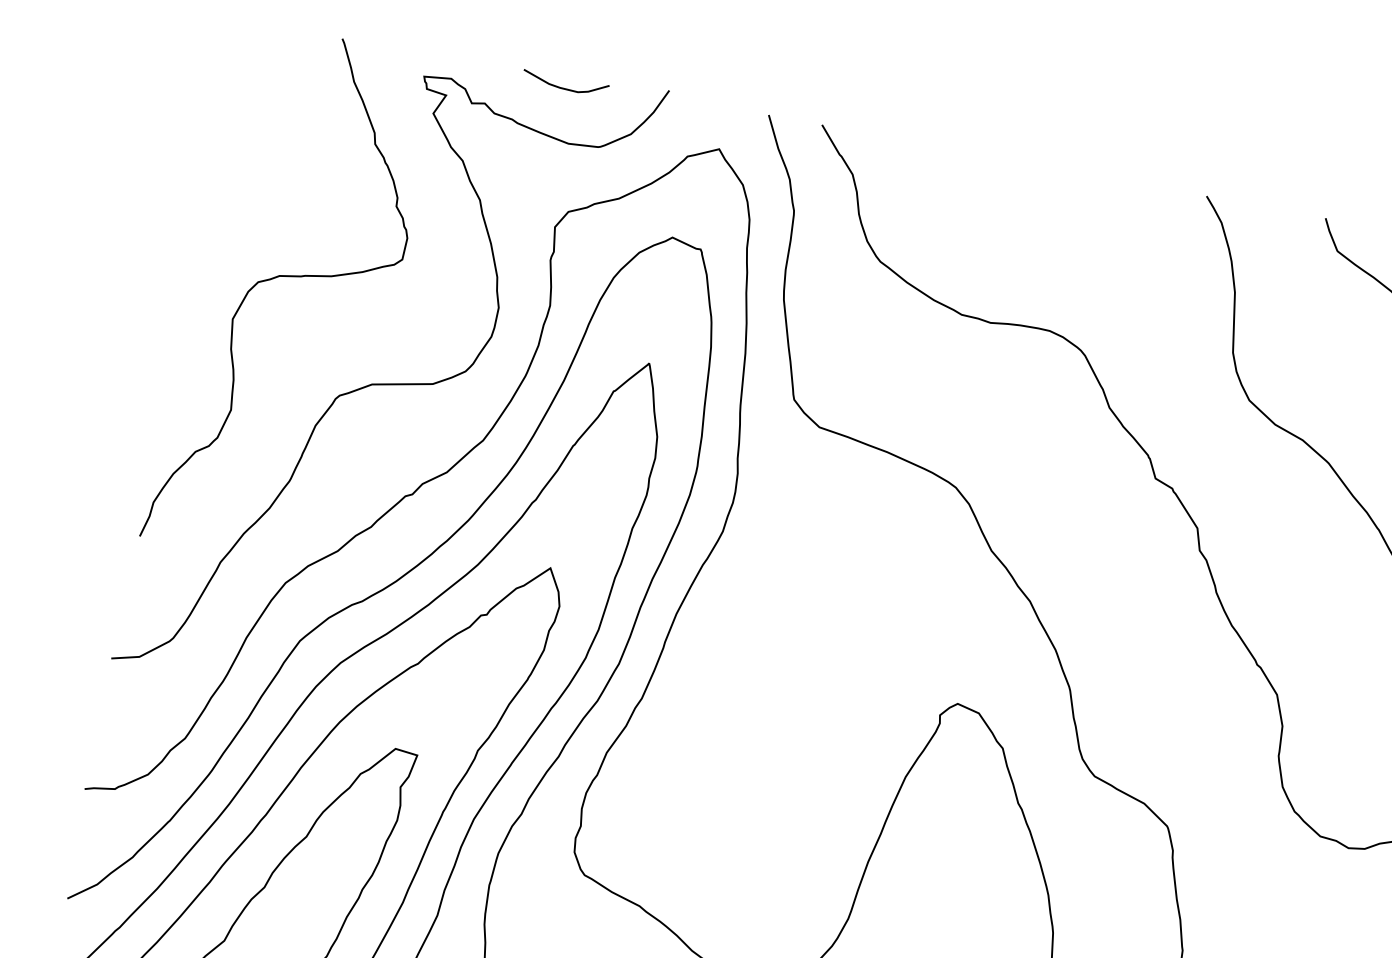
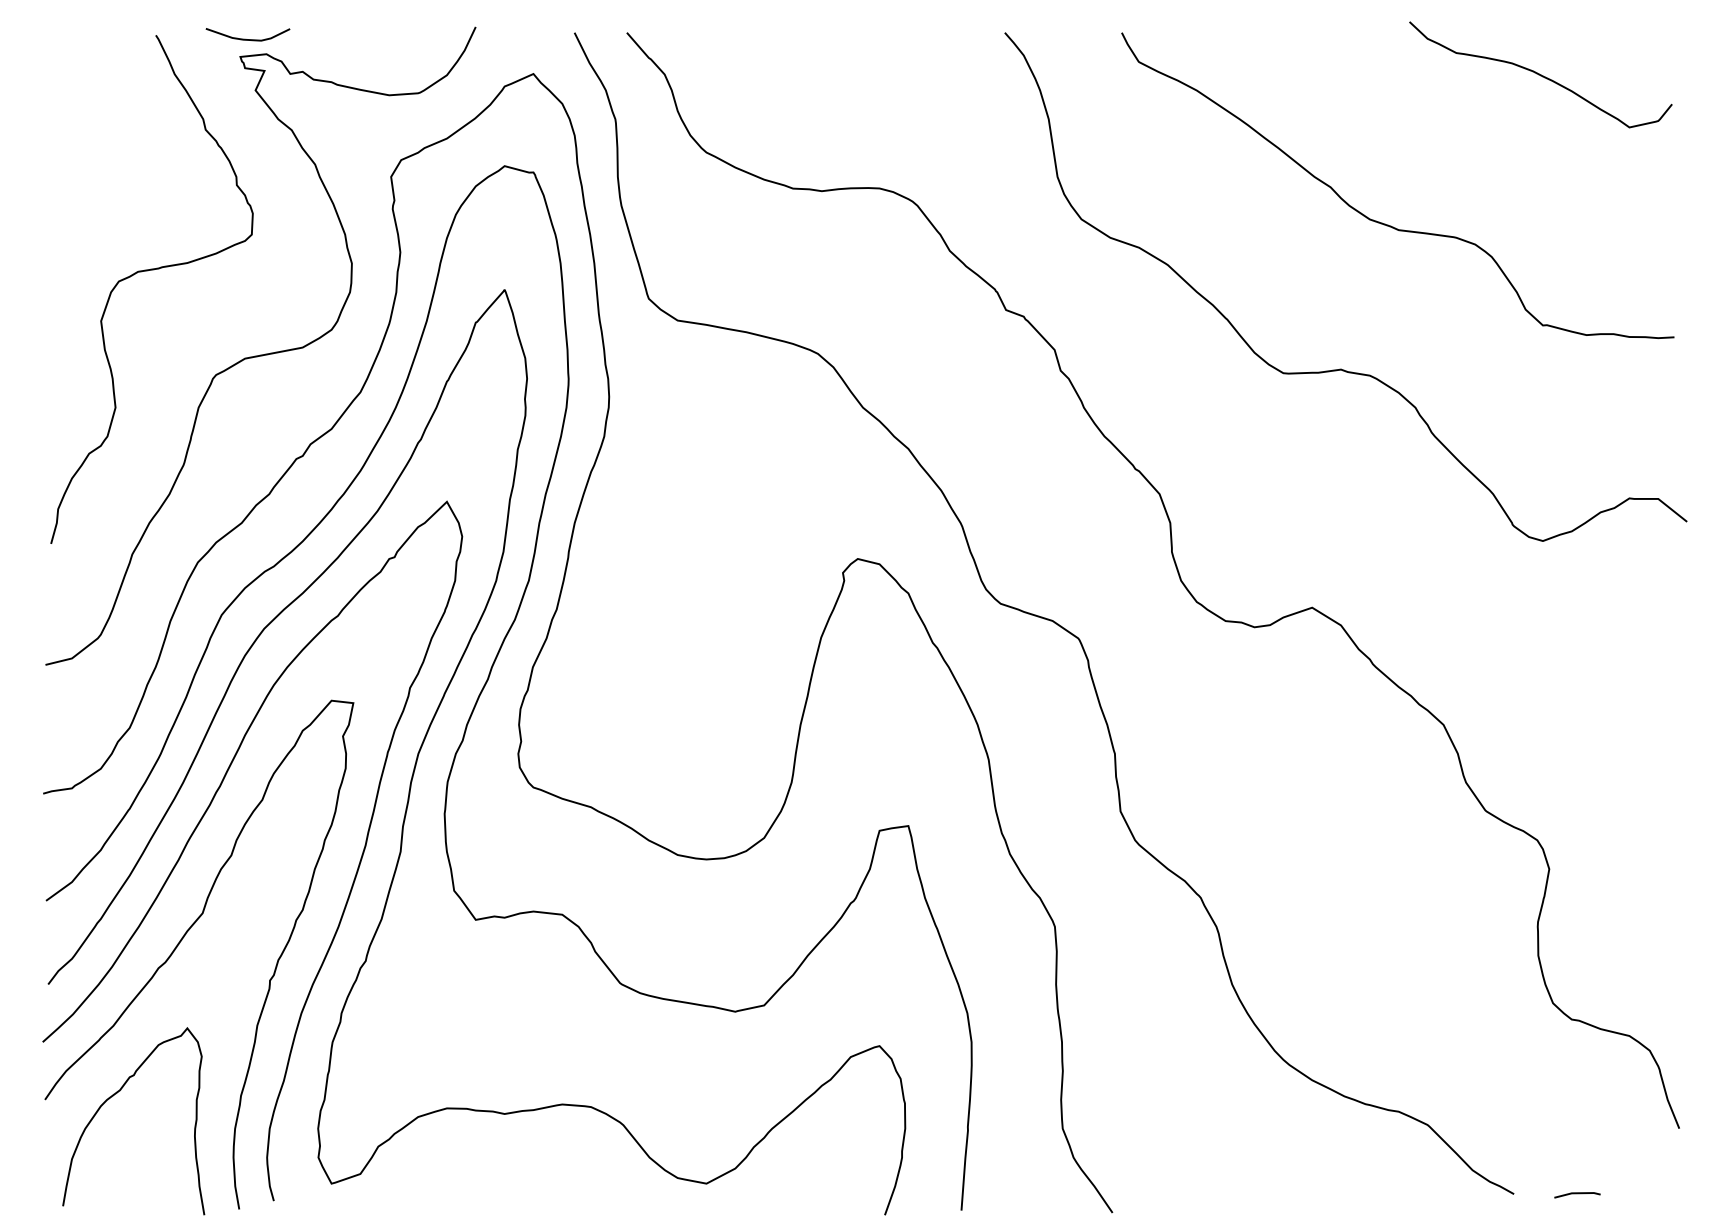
curve: (562, 87) -> (245, 38), moved

